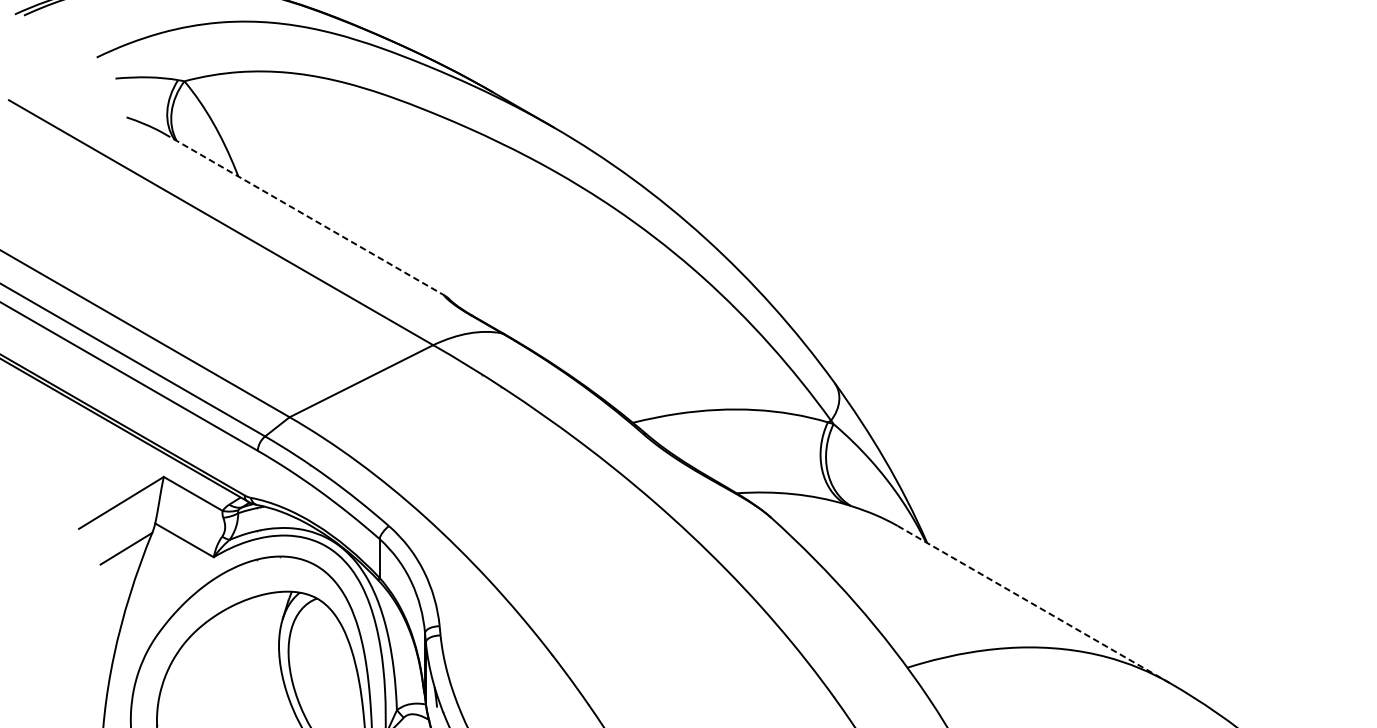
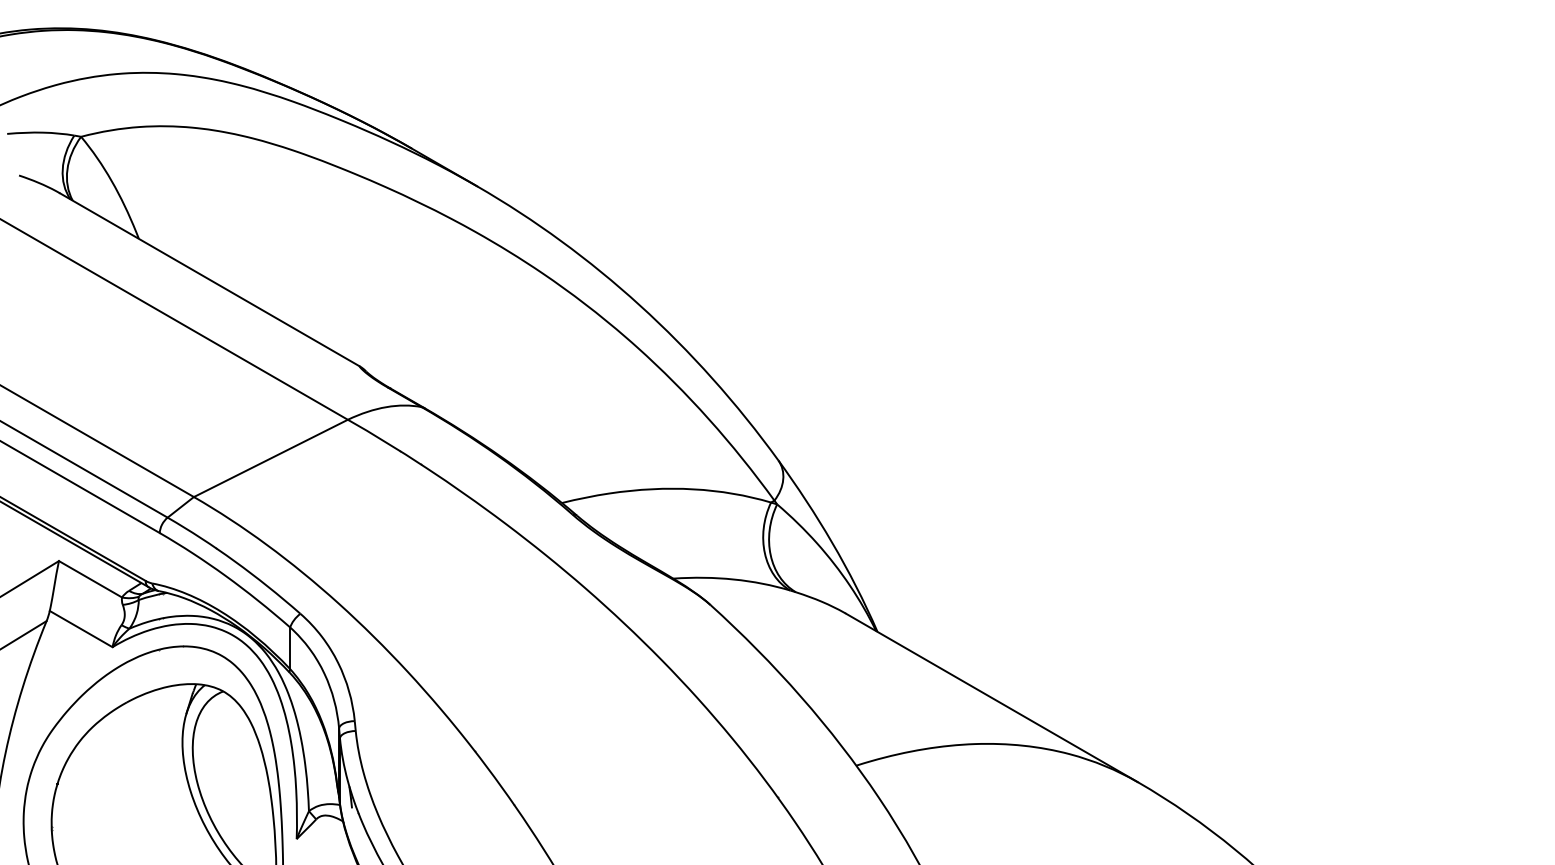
line: (305, 215) -> (210, 280), dashed -> solid
line: (1033, 604) -> (991, 697), dashed -> solid

